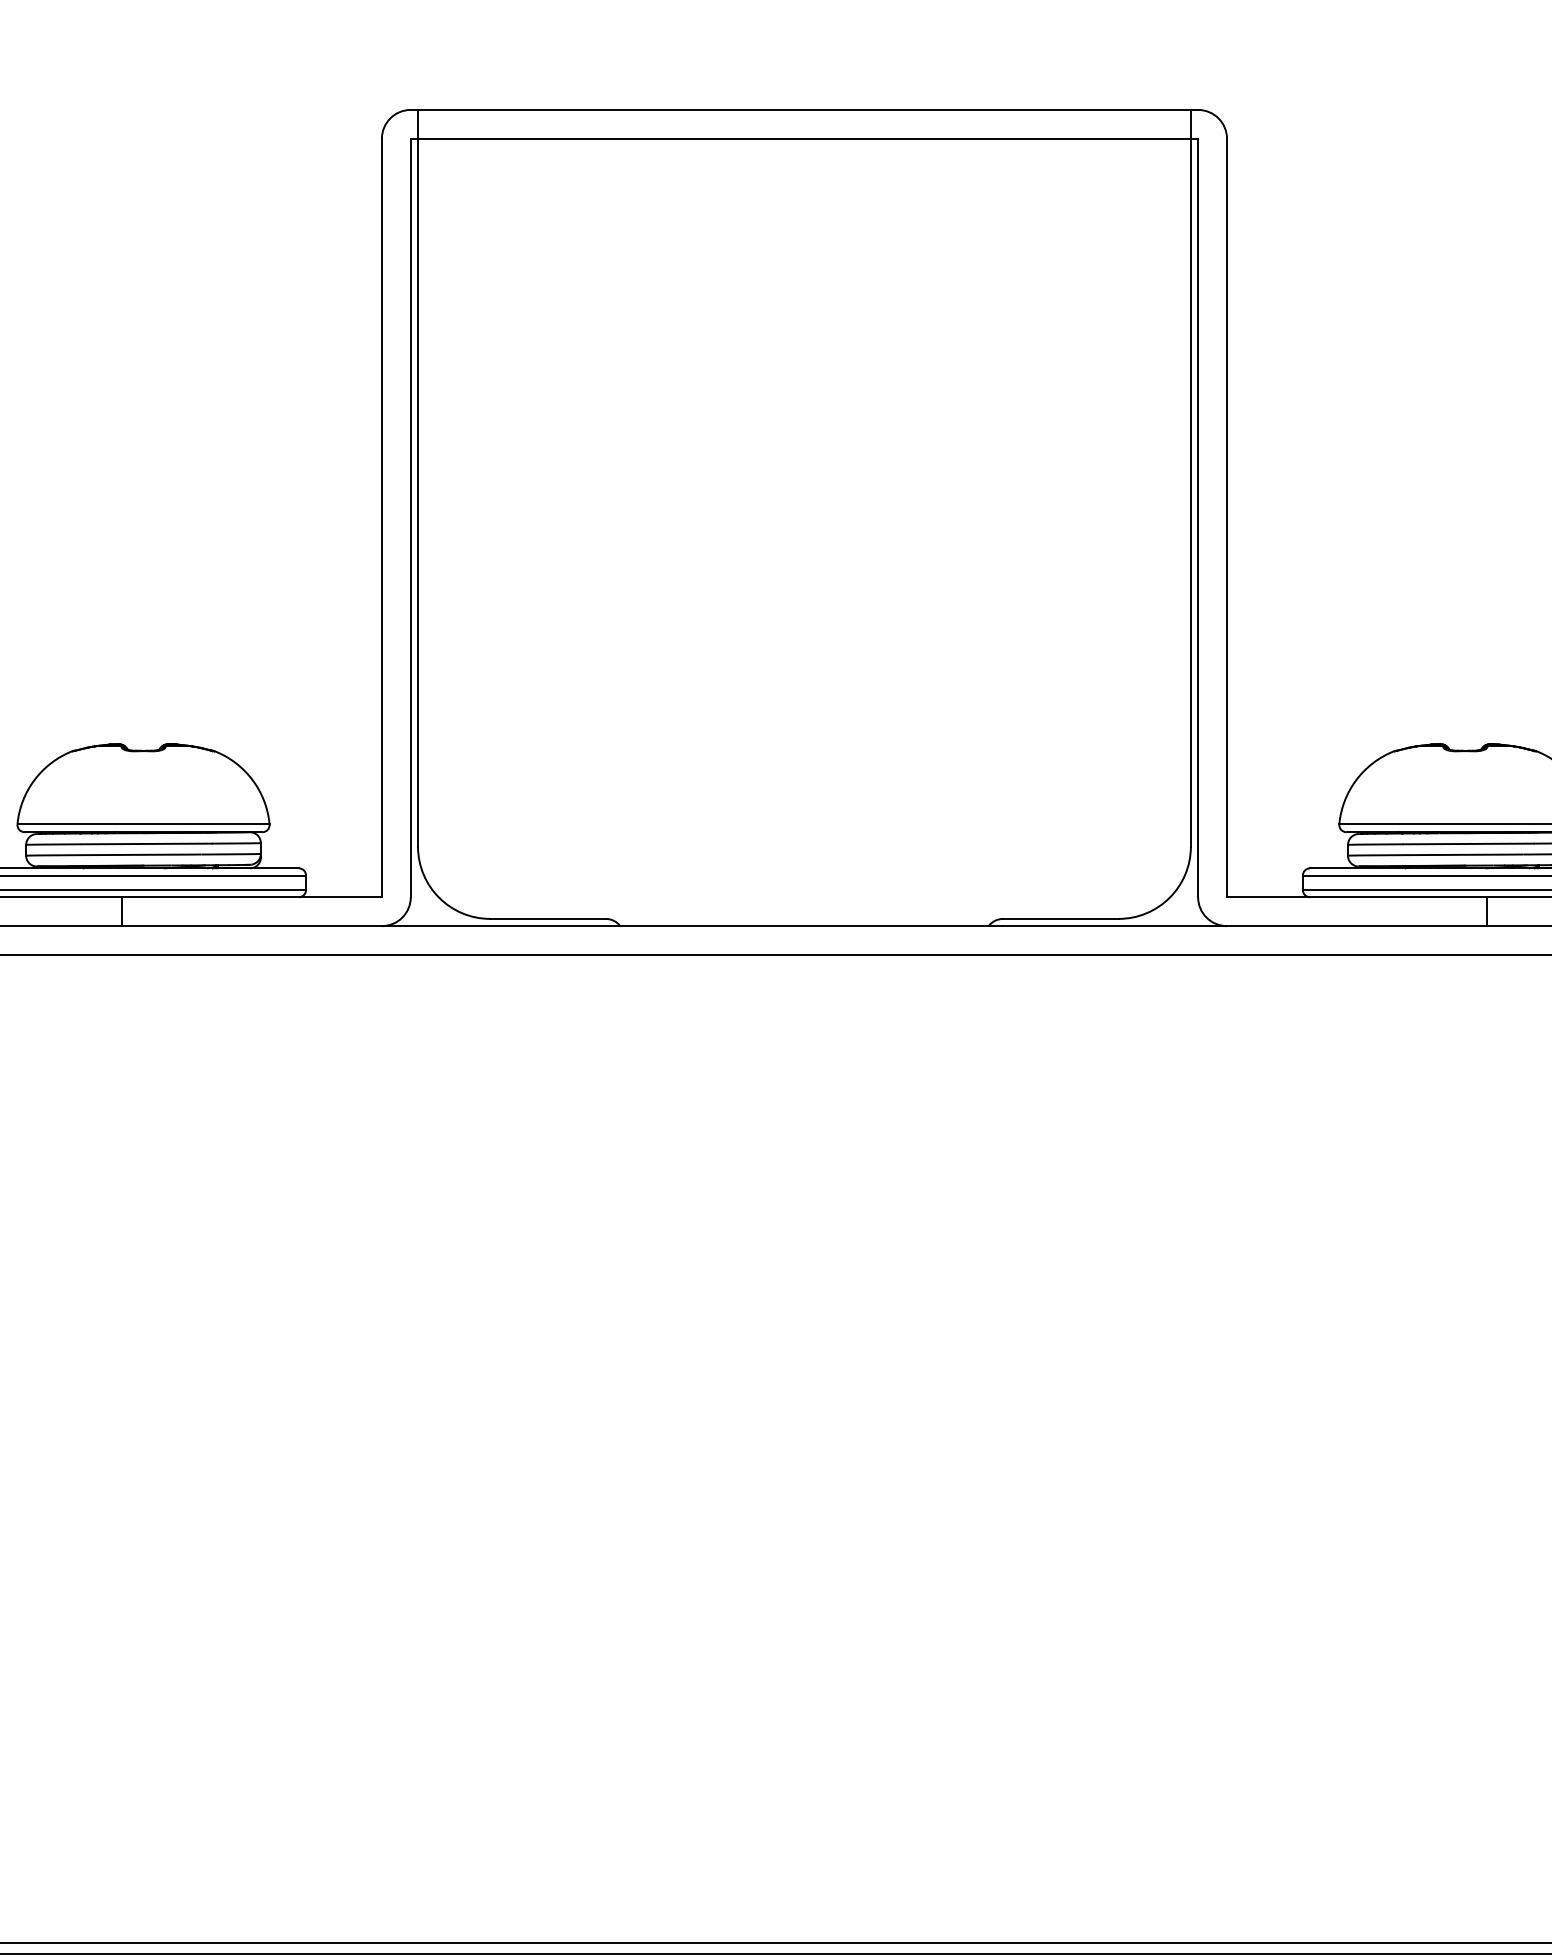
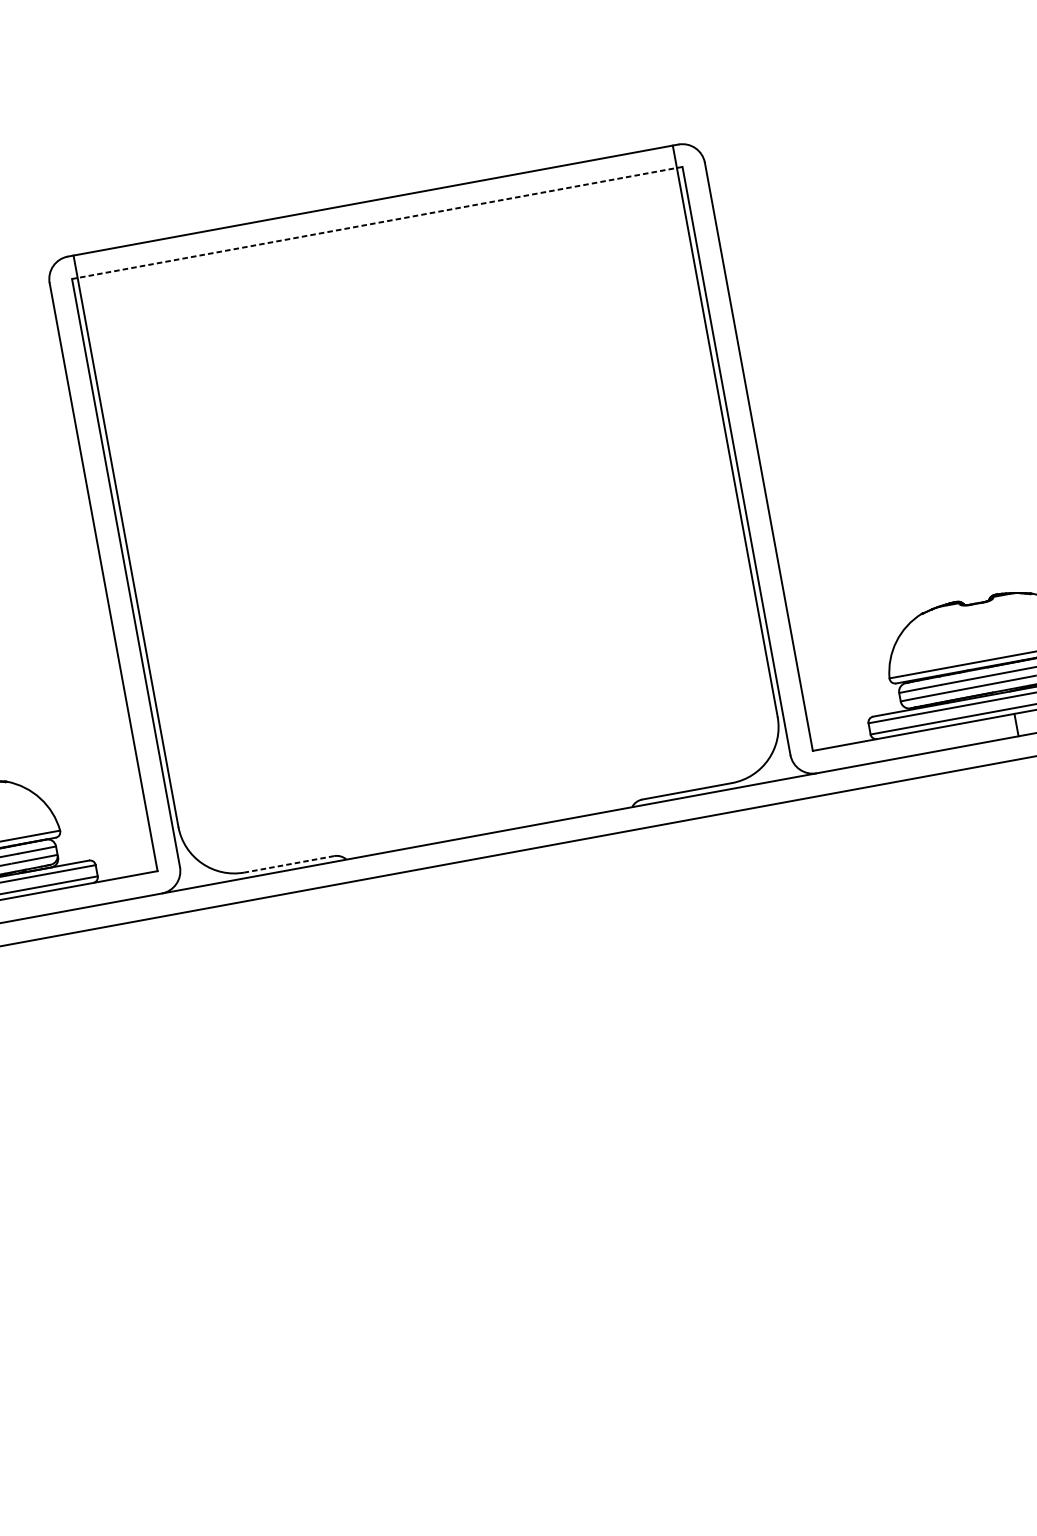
line: (804, 138) -> (377, 222), solid -> dashed
line: (548, 918) -> (289, 863), solid -> dashed

